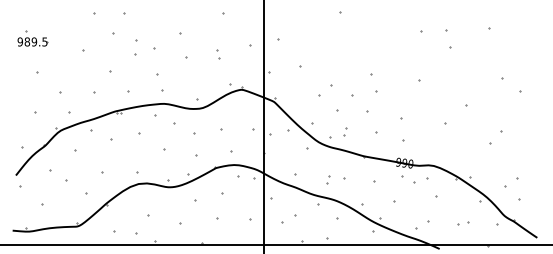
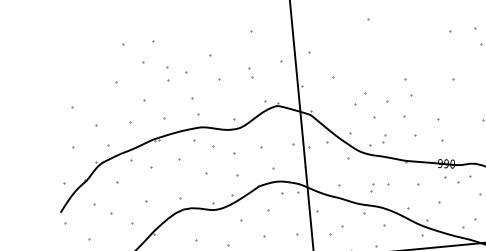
part: (32, 38) -> (64, 74), removed

